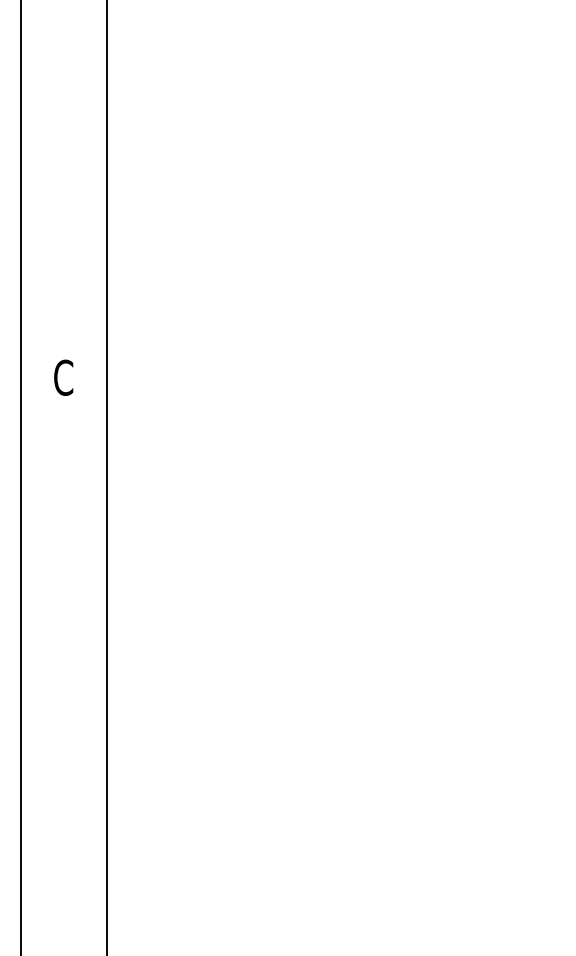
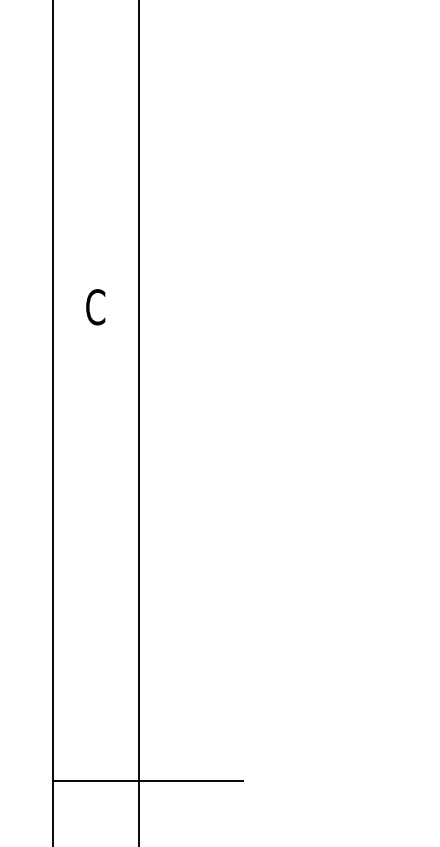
line: (115, 851) -> (147, 780), added

